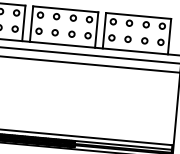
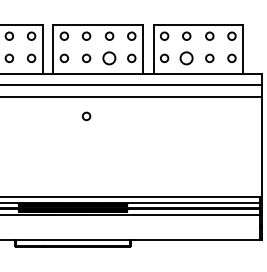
circle: (71, 34) -> (109, 58), size x1.6
circle: (127, 39) -> (186, 58), size x1.6
circle: (51, 75) -> (86, 116), added

